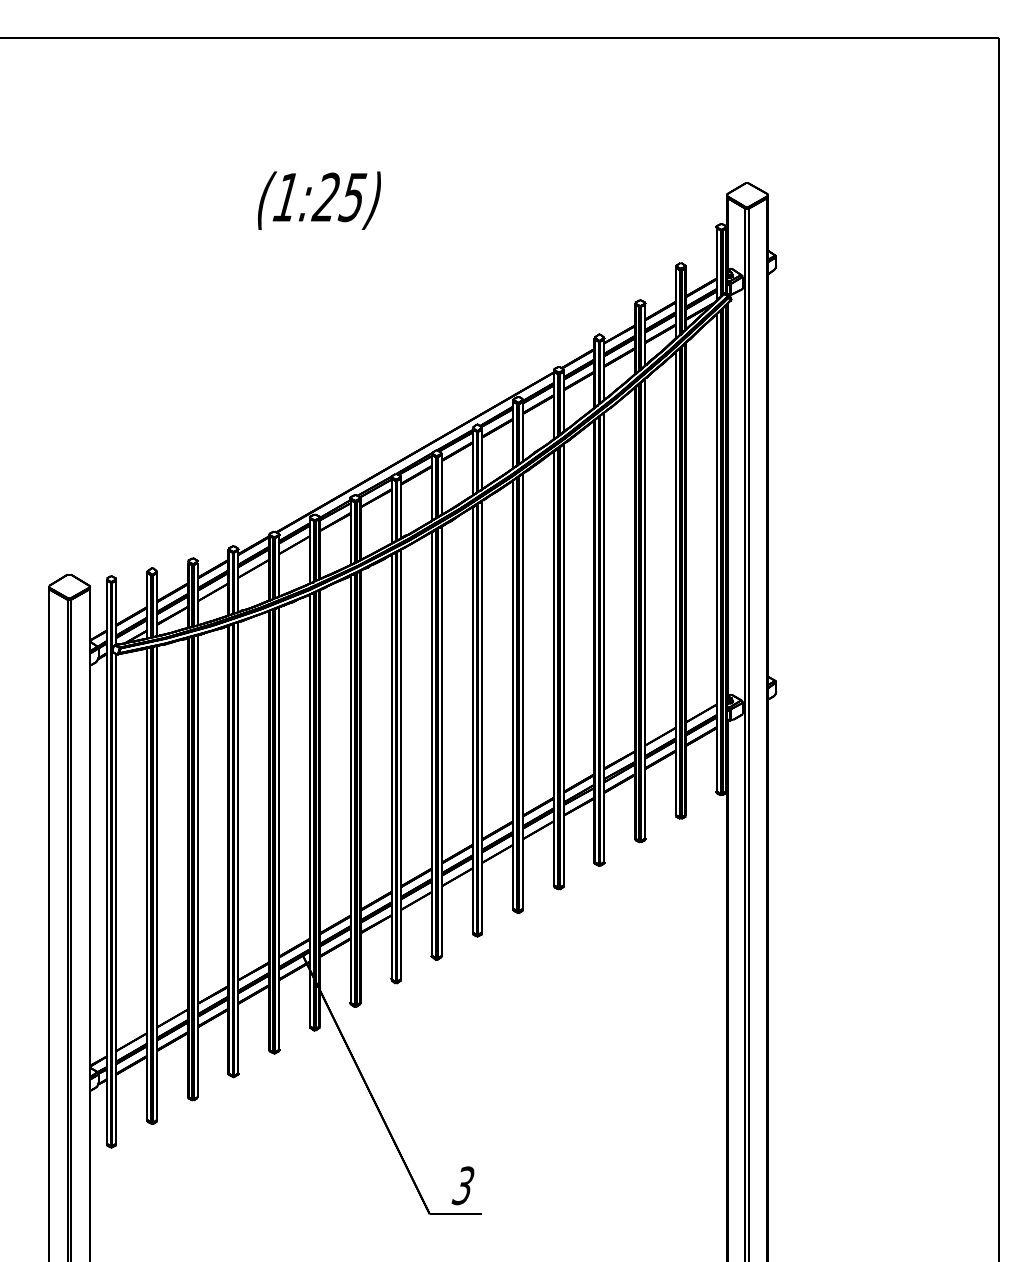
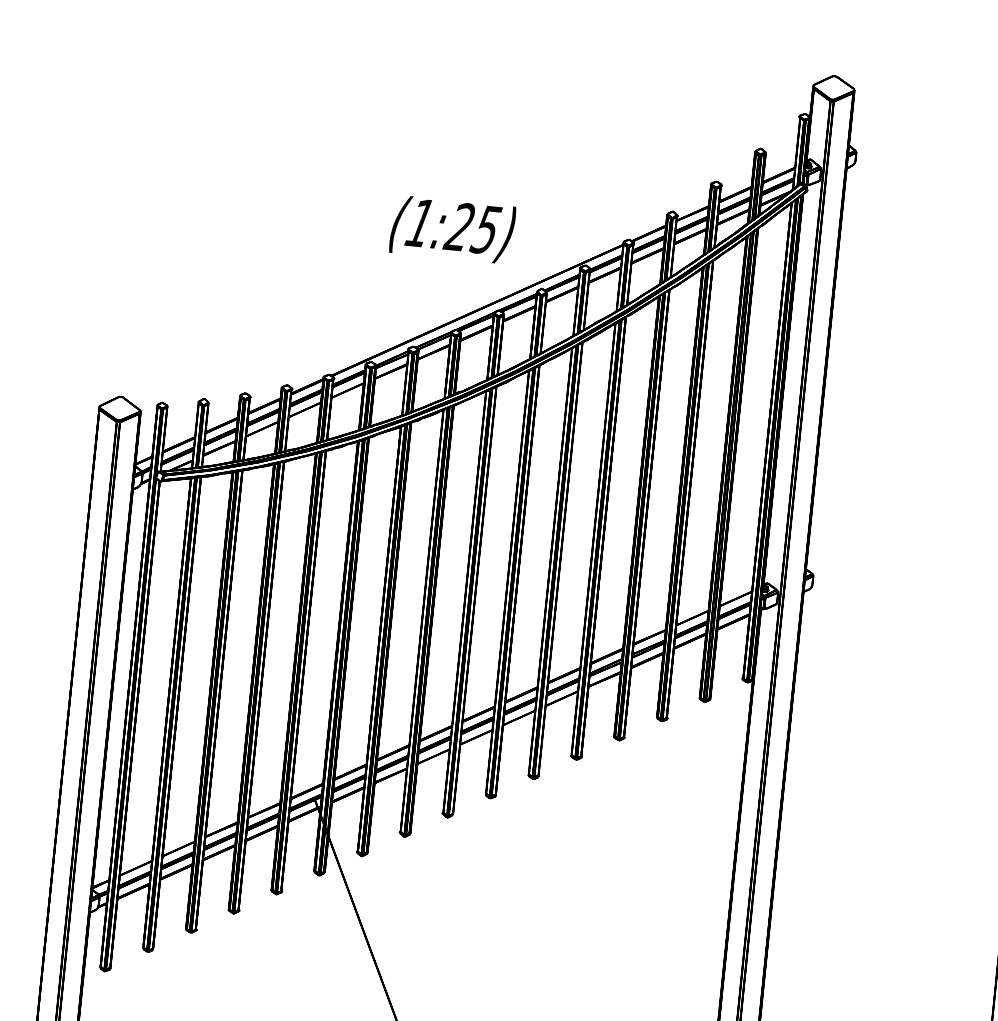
text: (319, 200) -> (452, 229), moved

